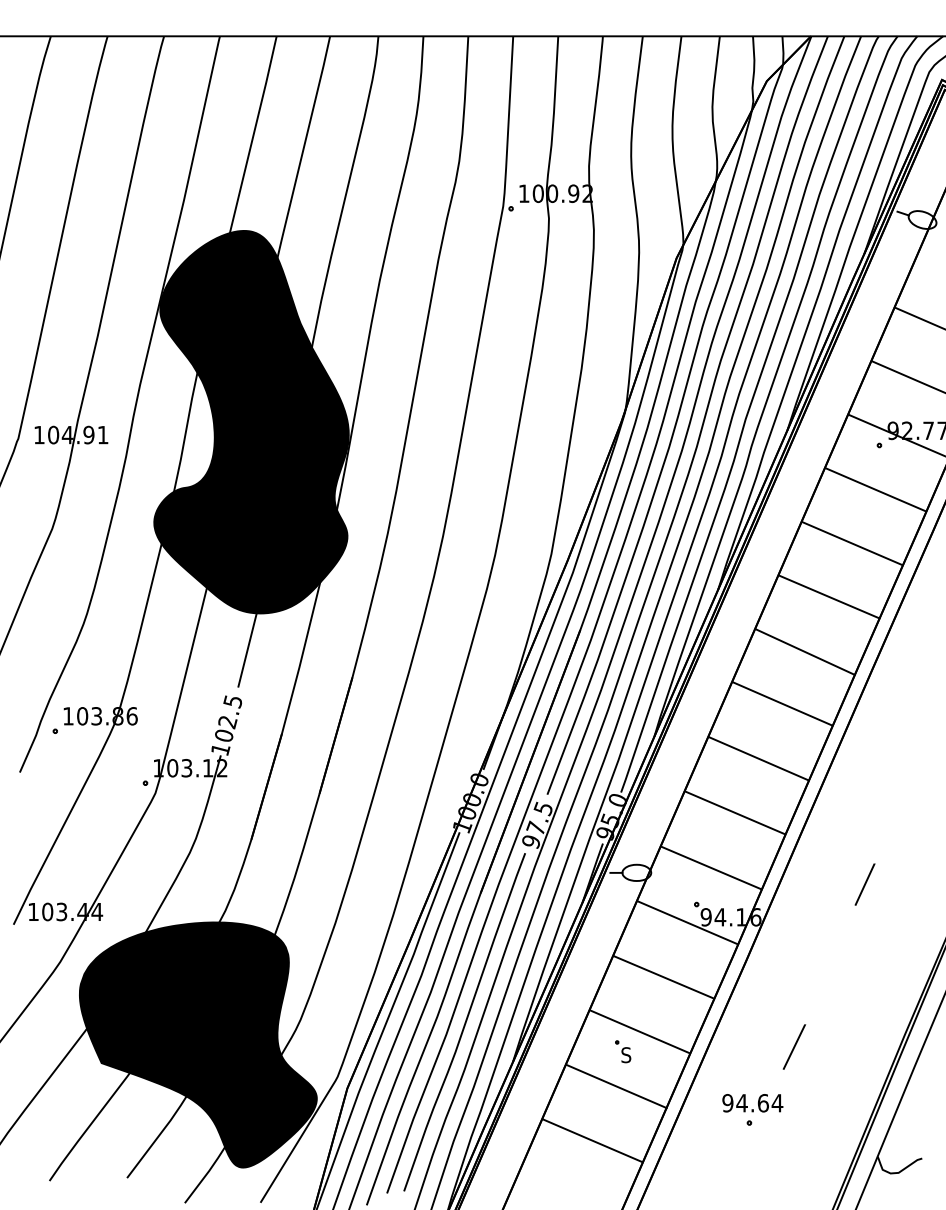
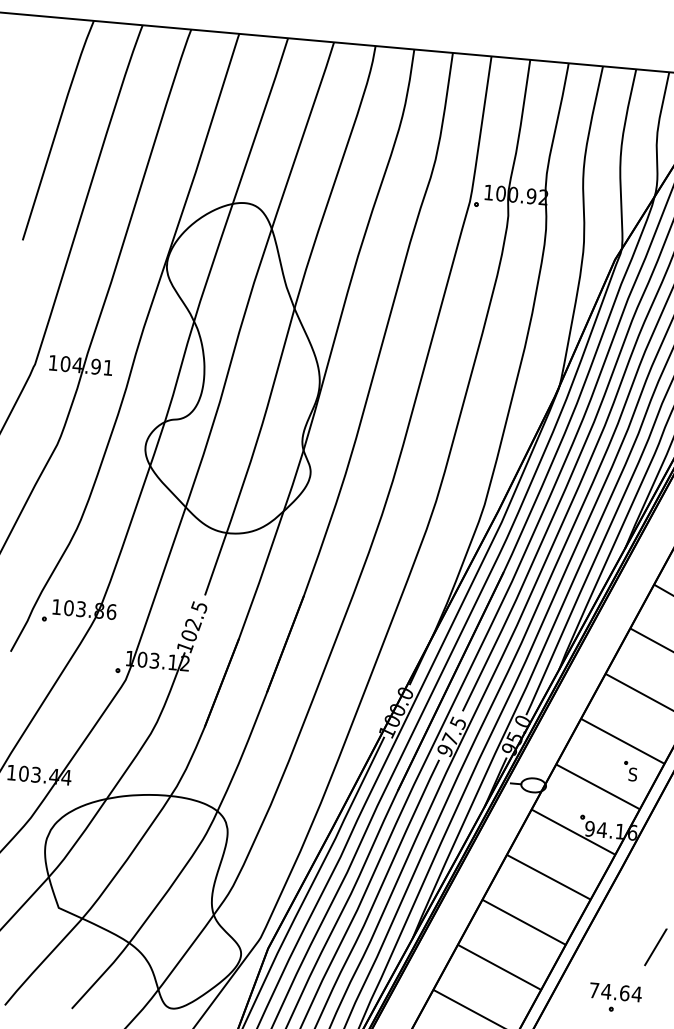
fill: (251, 421) -> (236, 367), removed
fill: (197, 1044) -> (142, 899), removed
part: (623, 1051) -> (630, 771), moved
text: (727, 1103) -> (593, 990), 94.64 -> 74.64

